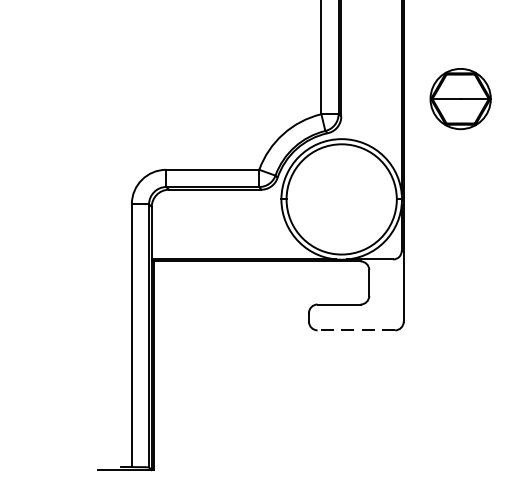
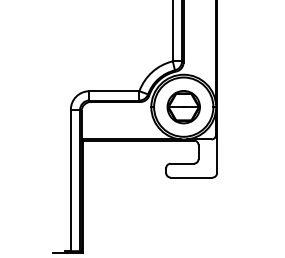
part: (460, 99) -> (183, 107), moved
line: (356, 330) -> (191, 177), dashed -> solid

